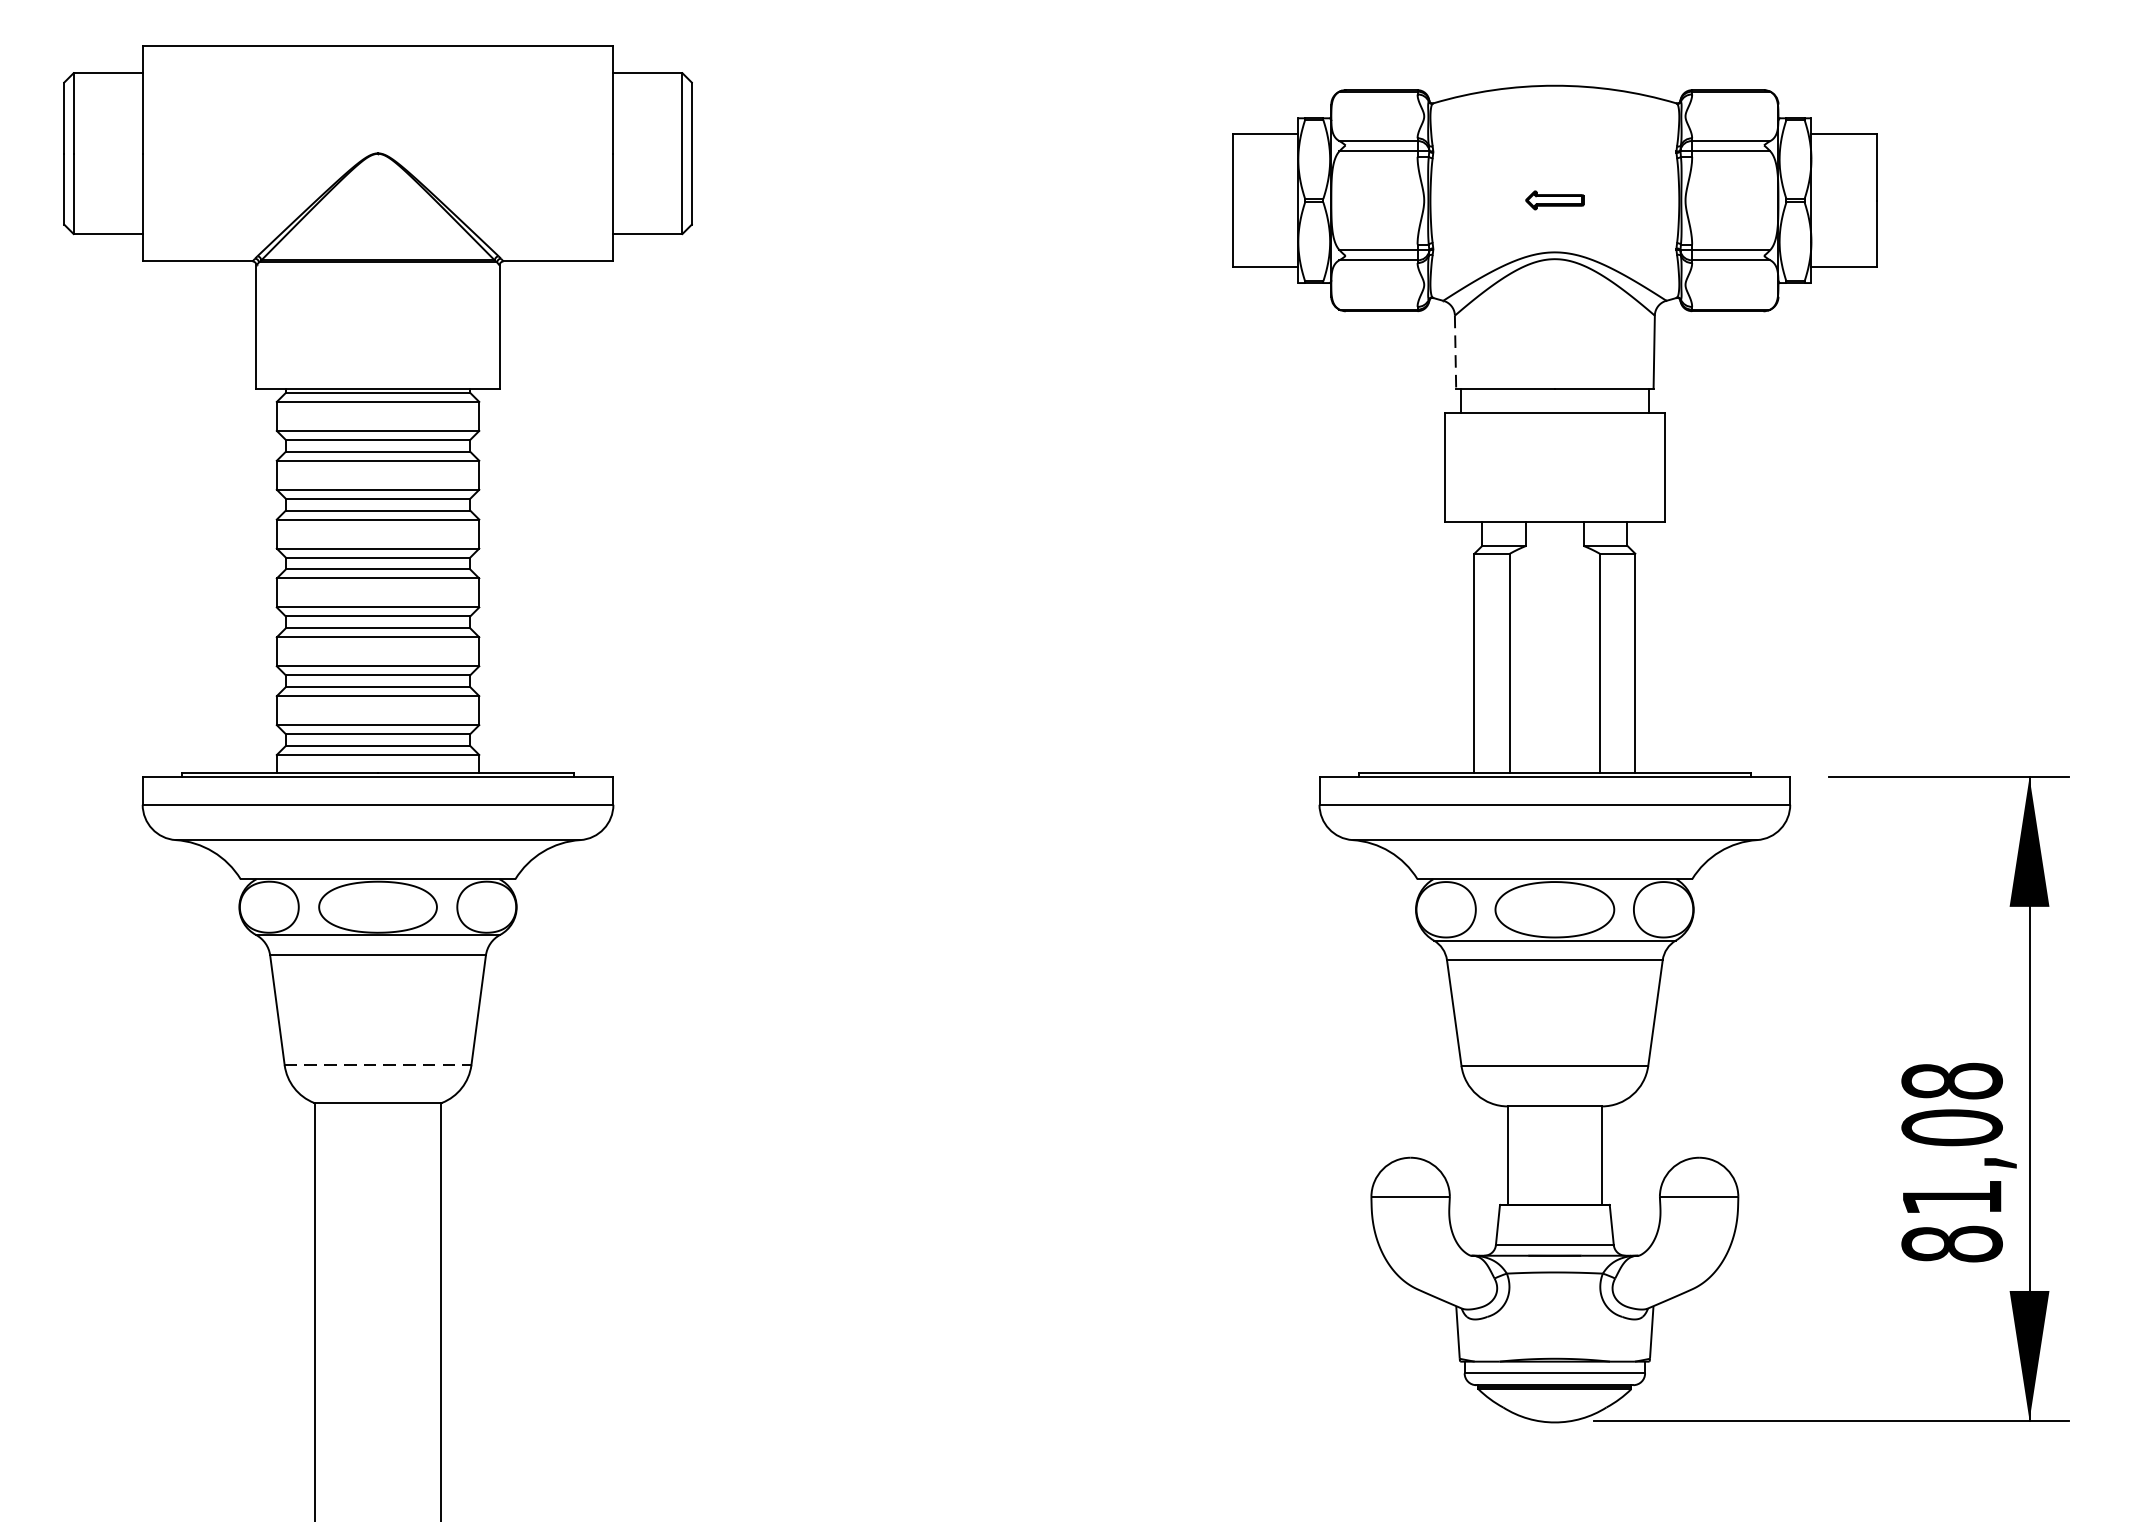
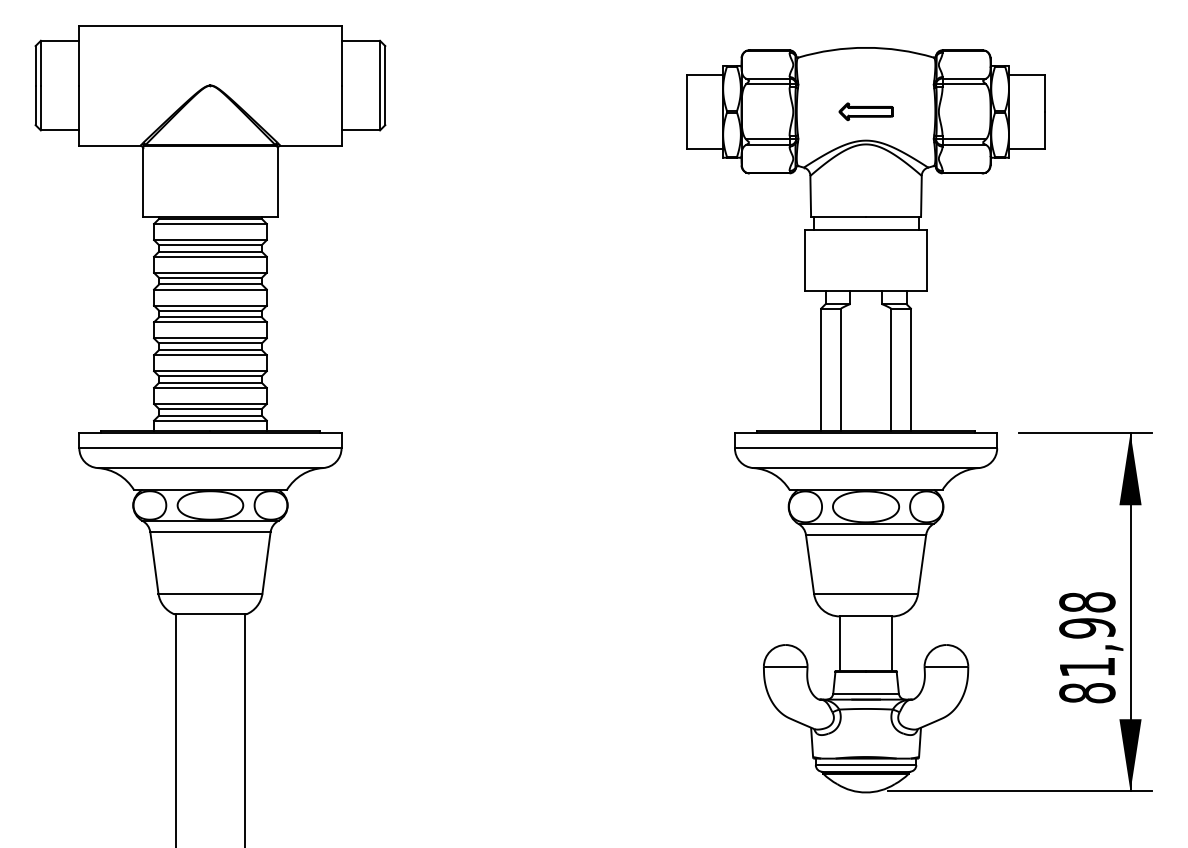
part: (1553, 200) -> (865, 111), size x1.67
line: (1455, 352) -> (810, 196), dashed -> solid
line: (378, 1065) -> (210, 593), dashed -> solid
text: (1952, 1128) -> (1087, 628), 81,08 -> 81,98

